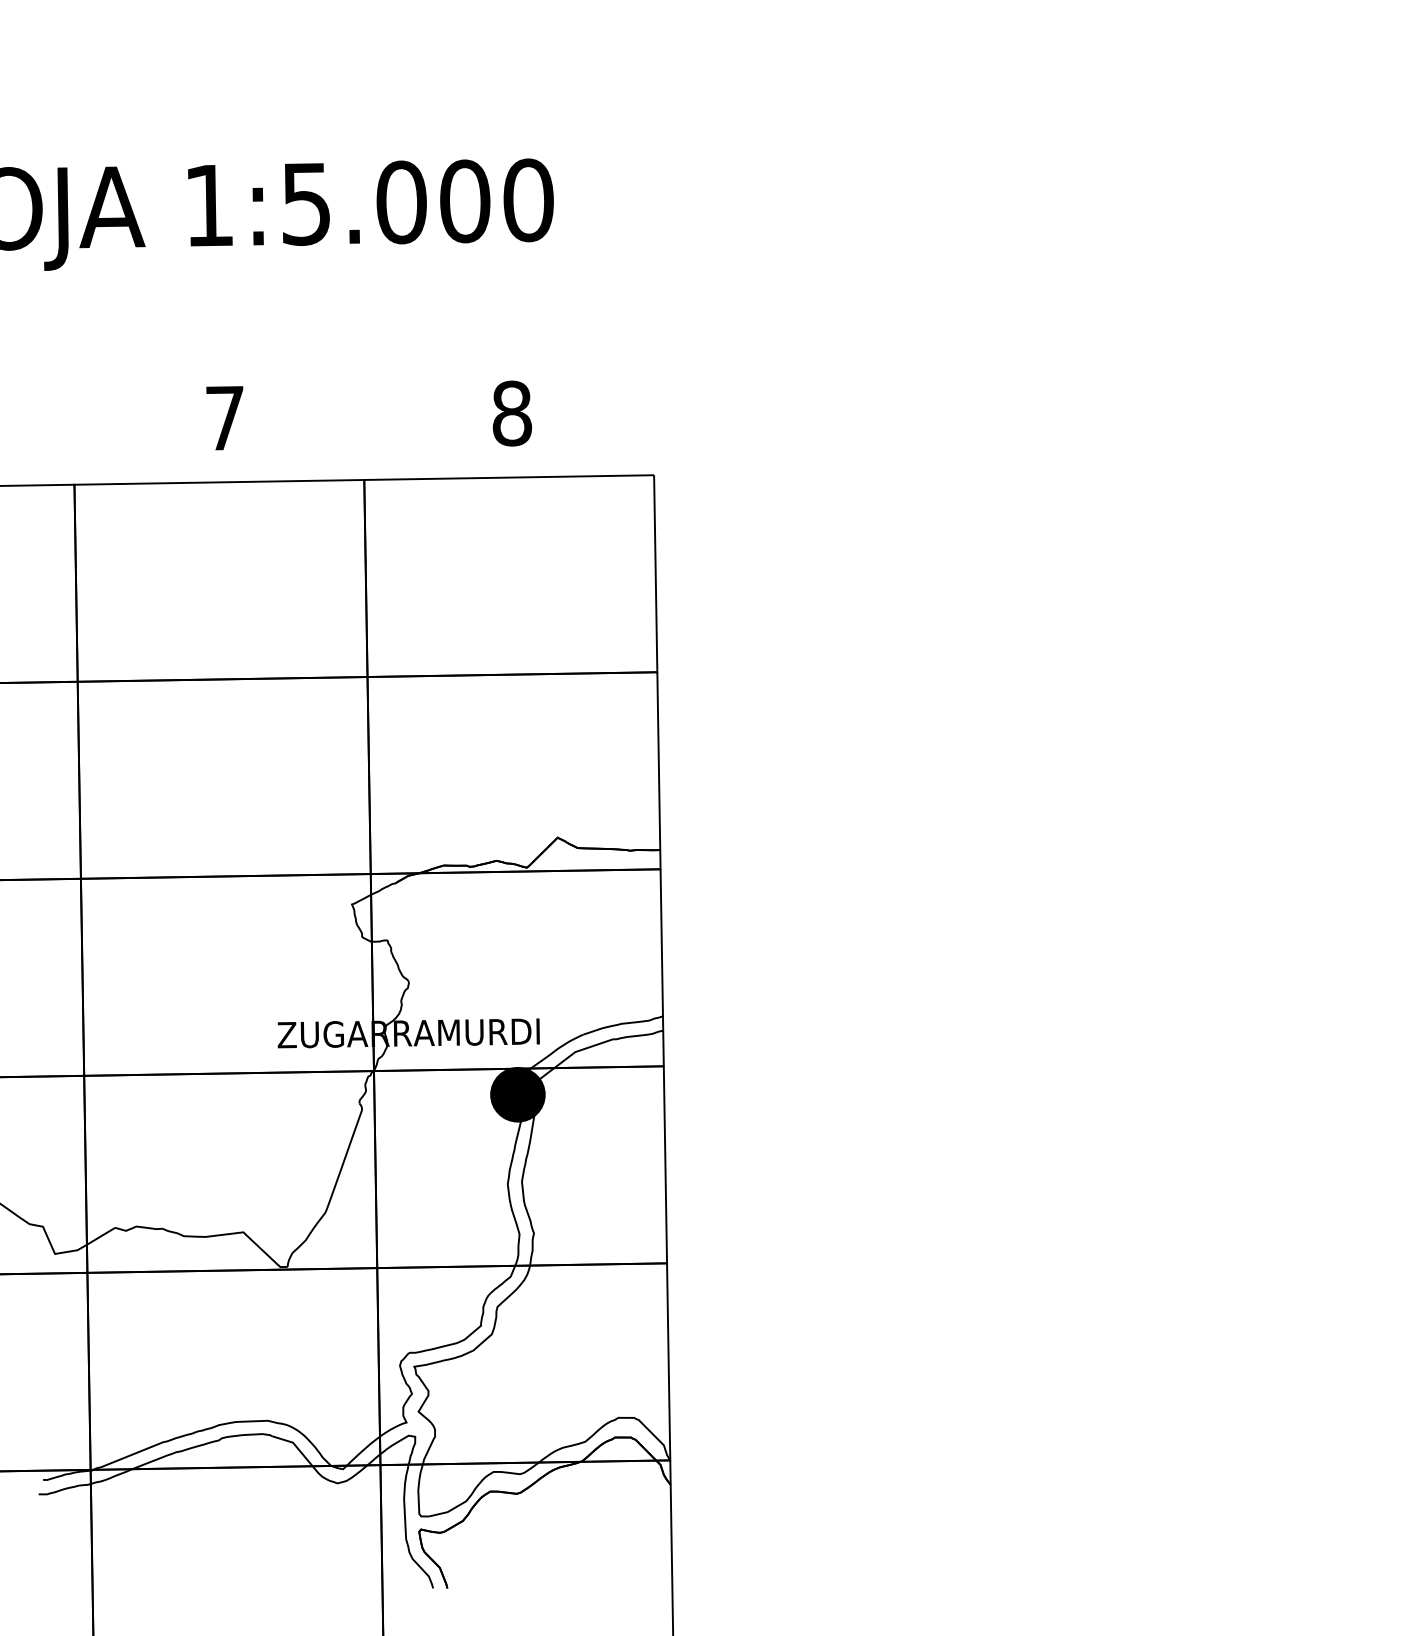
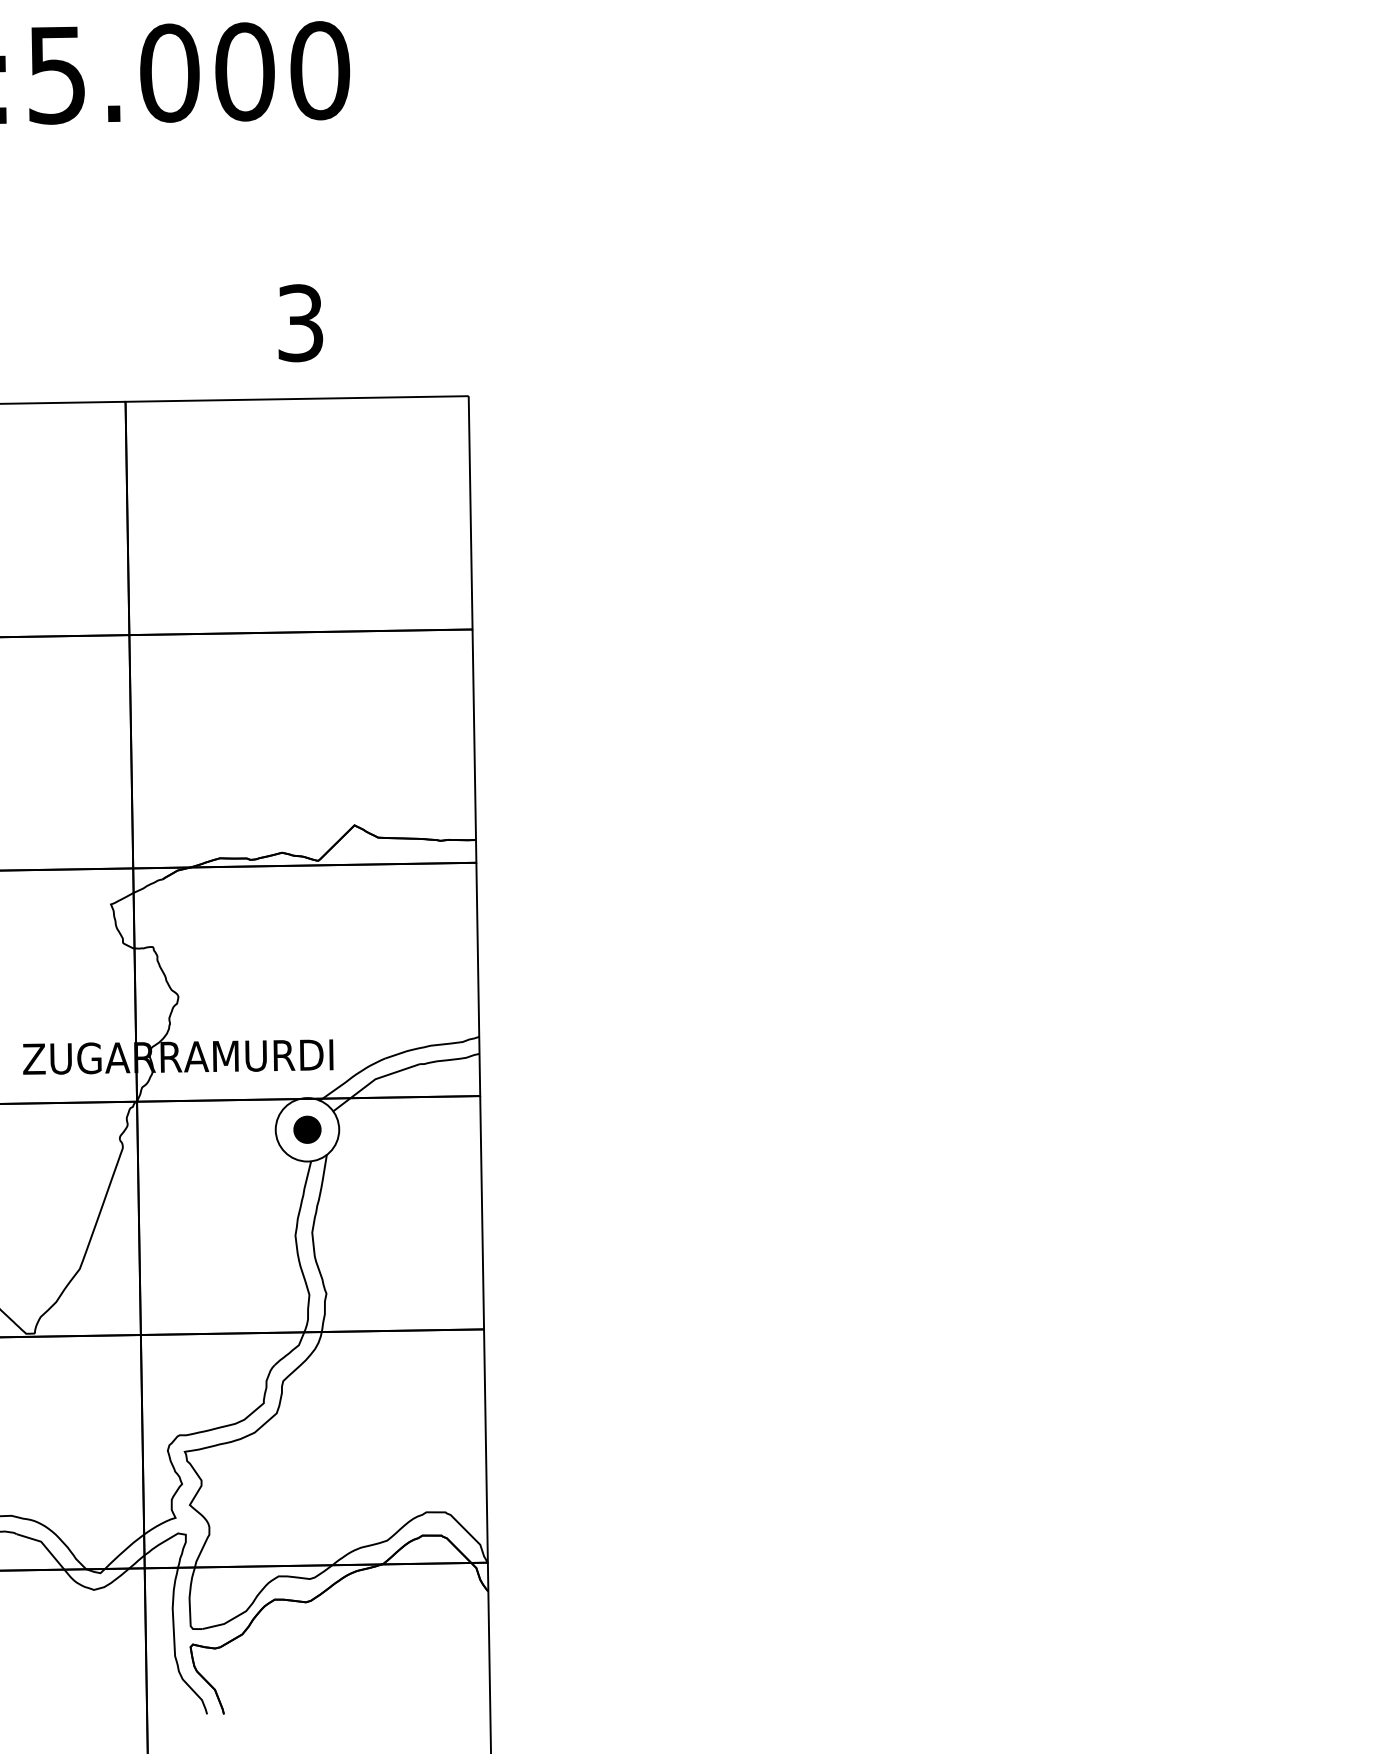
text: (512, 413) -> (301, 323), 8 -> 3
fill: (517, 1094) -> (306, 1129), removed

